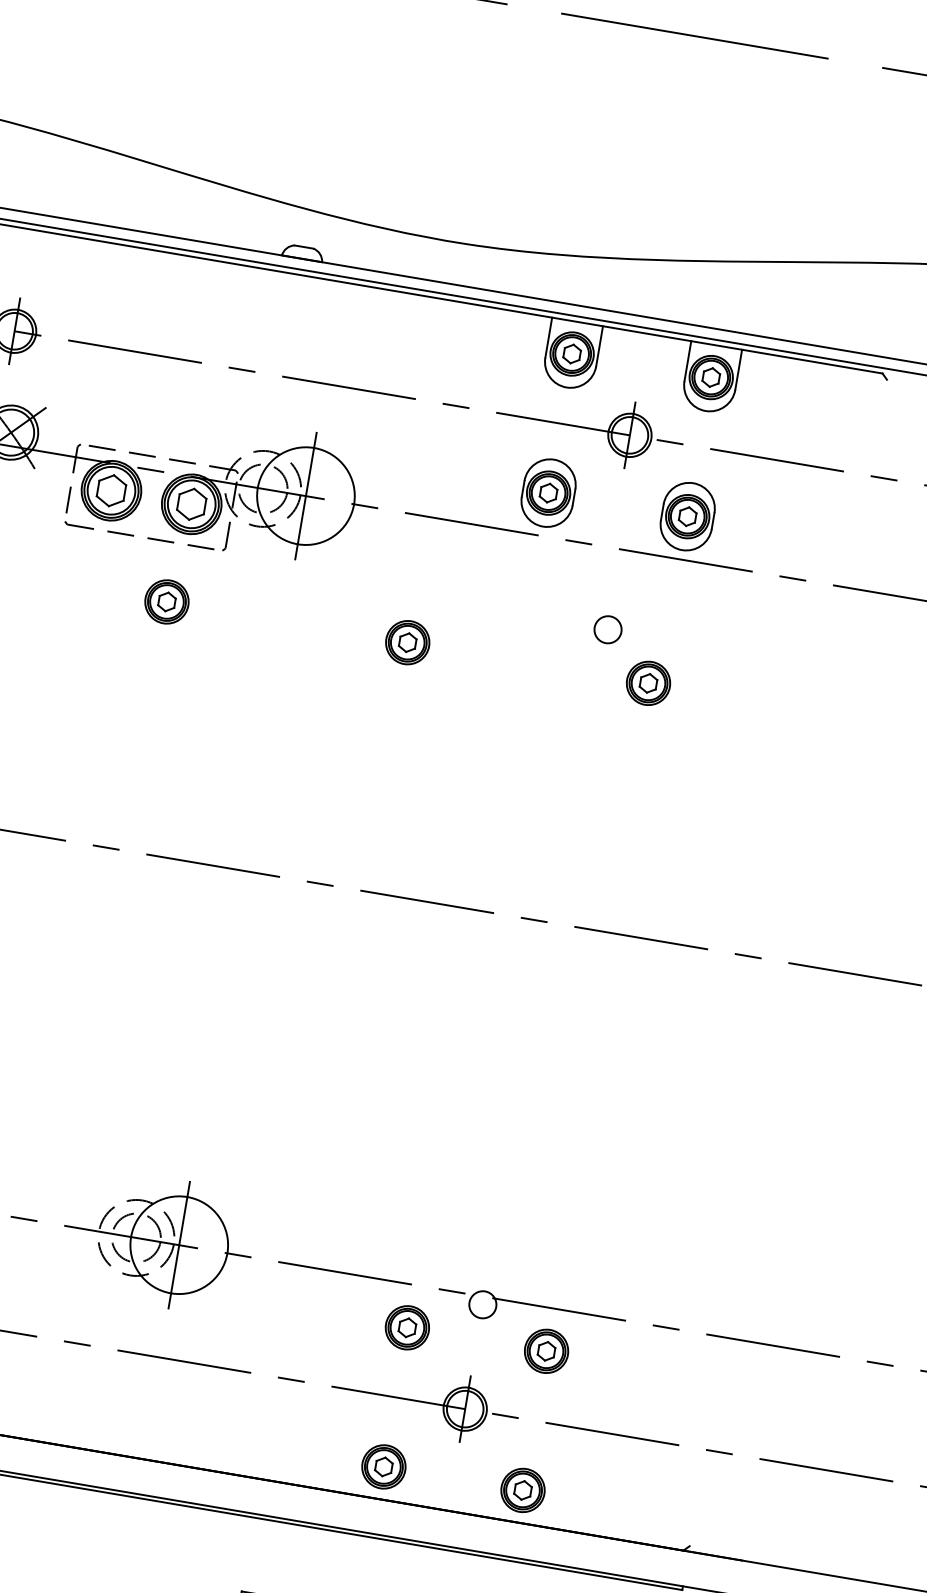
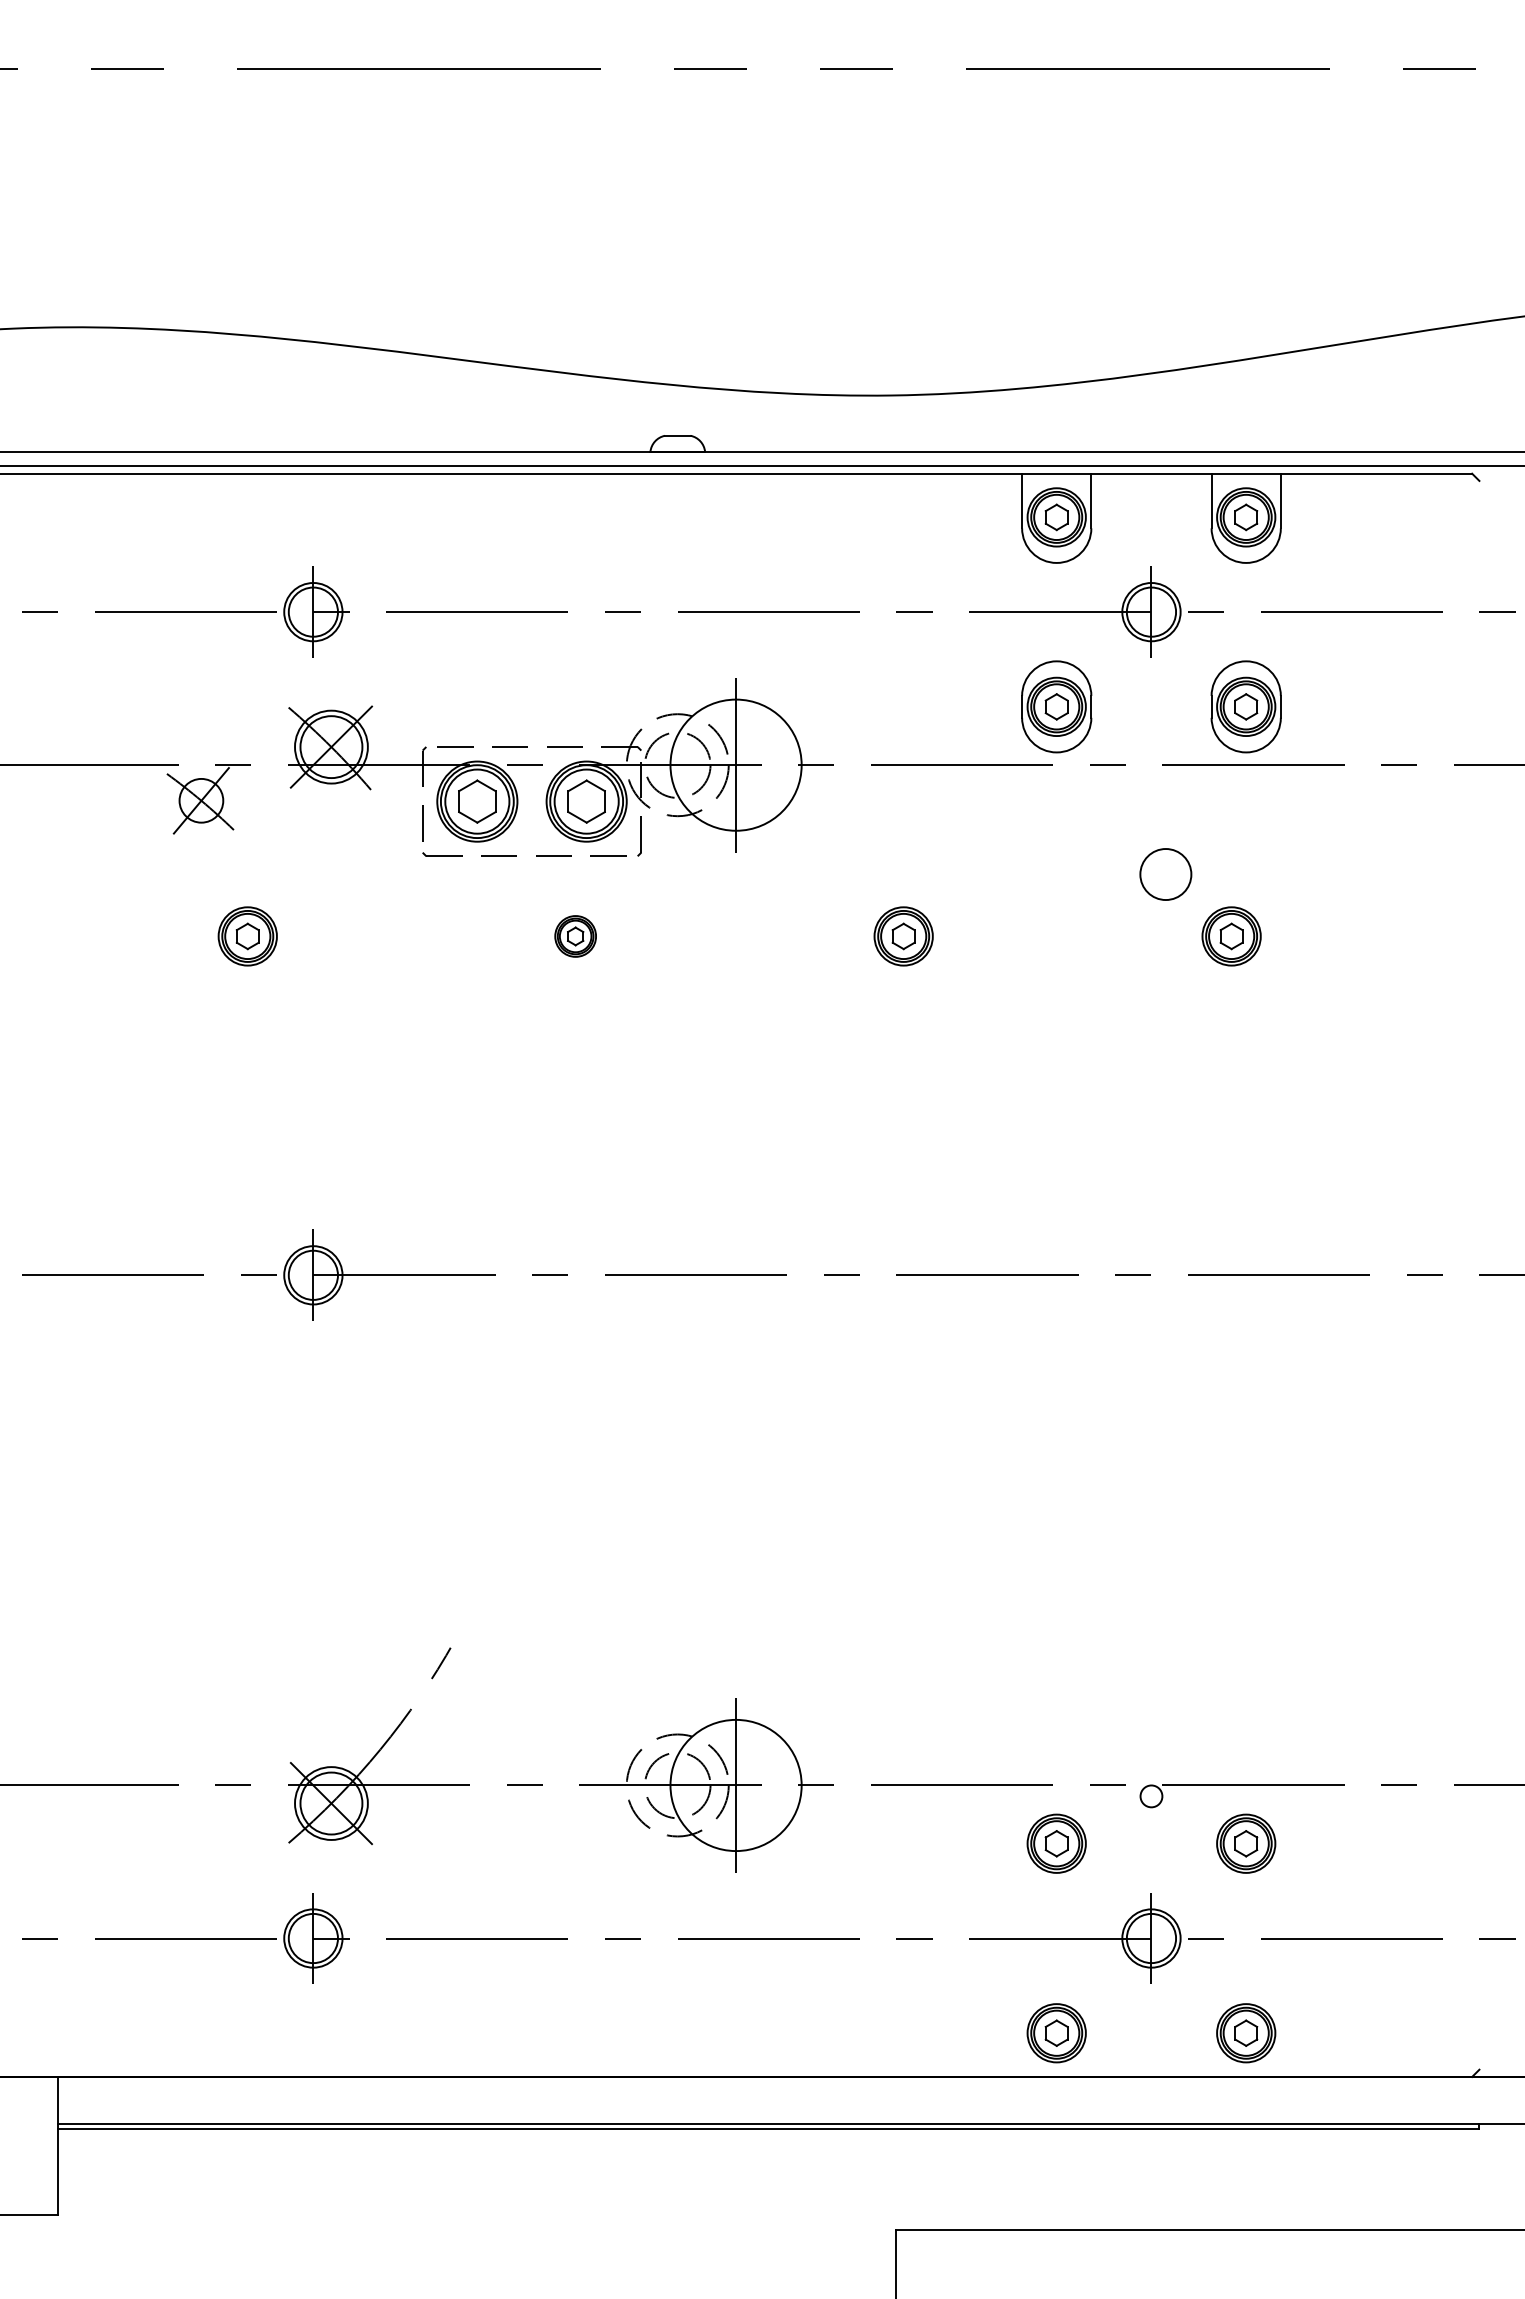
part: (166, 601) -> (575, 936), size x0.7
circle: (608, 629) -> (1166, 874), size x1.4
circle: (482, 1304) -> (1151, 1796), size x0.6

